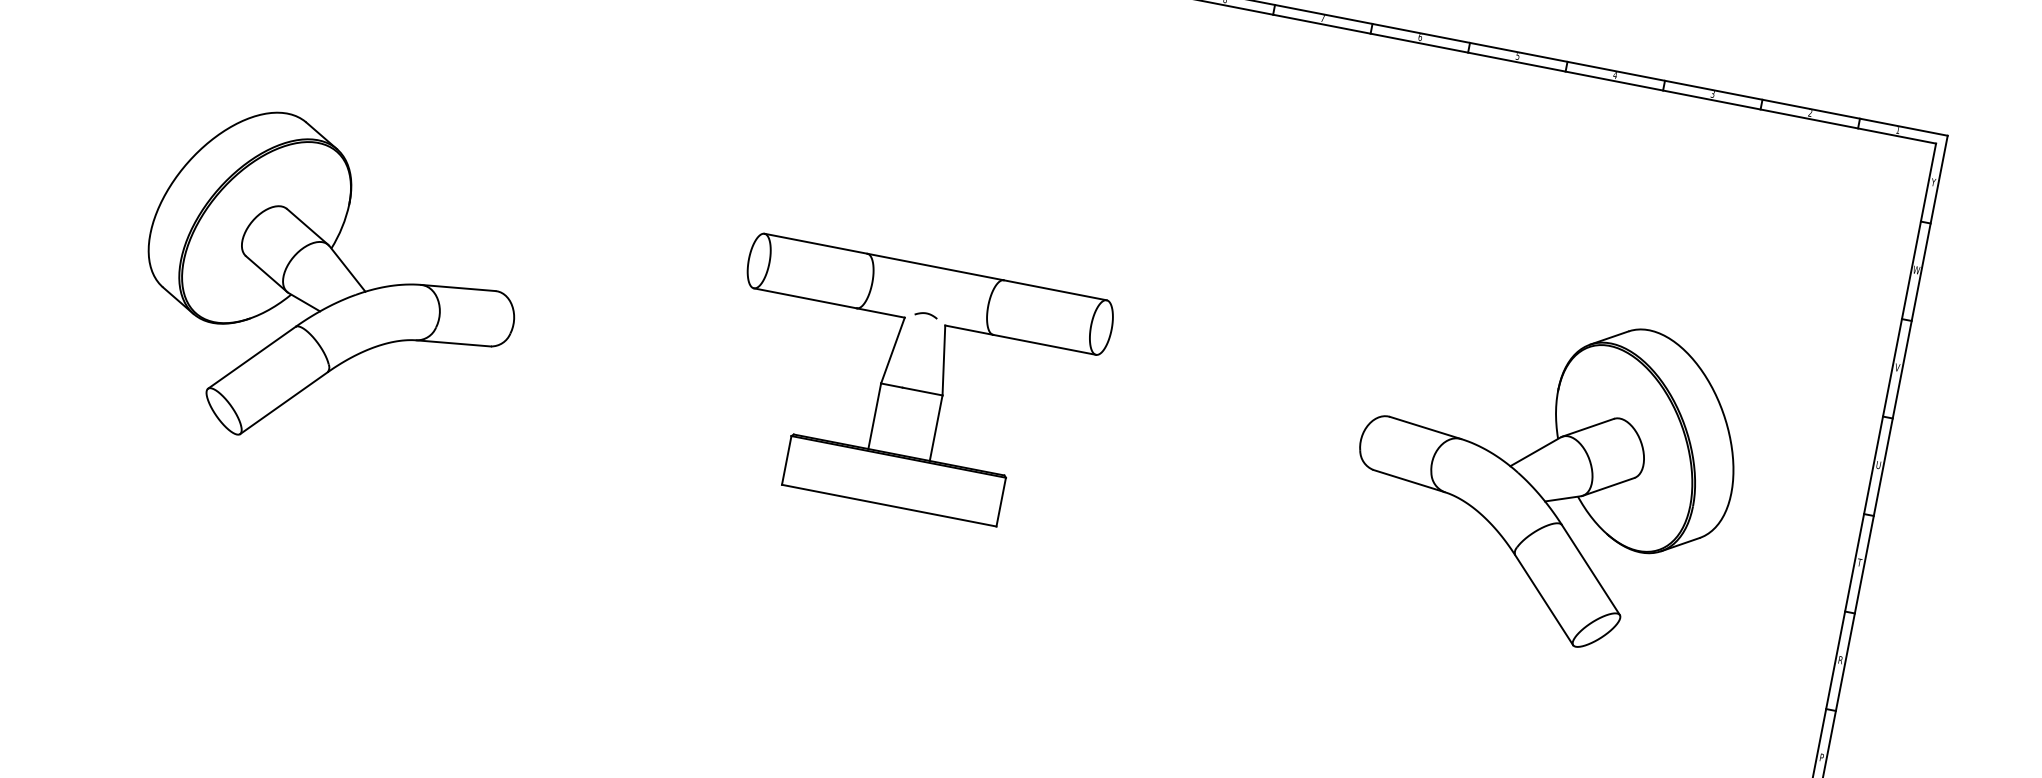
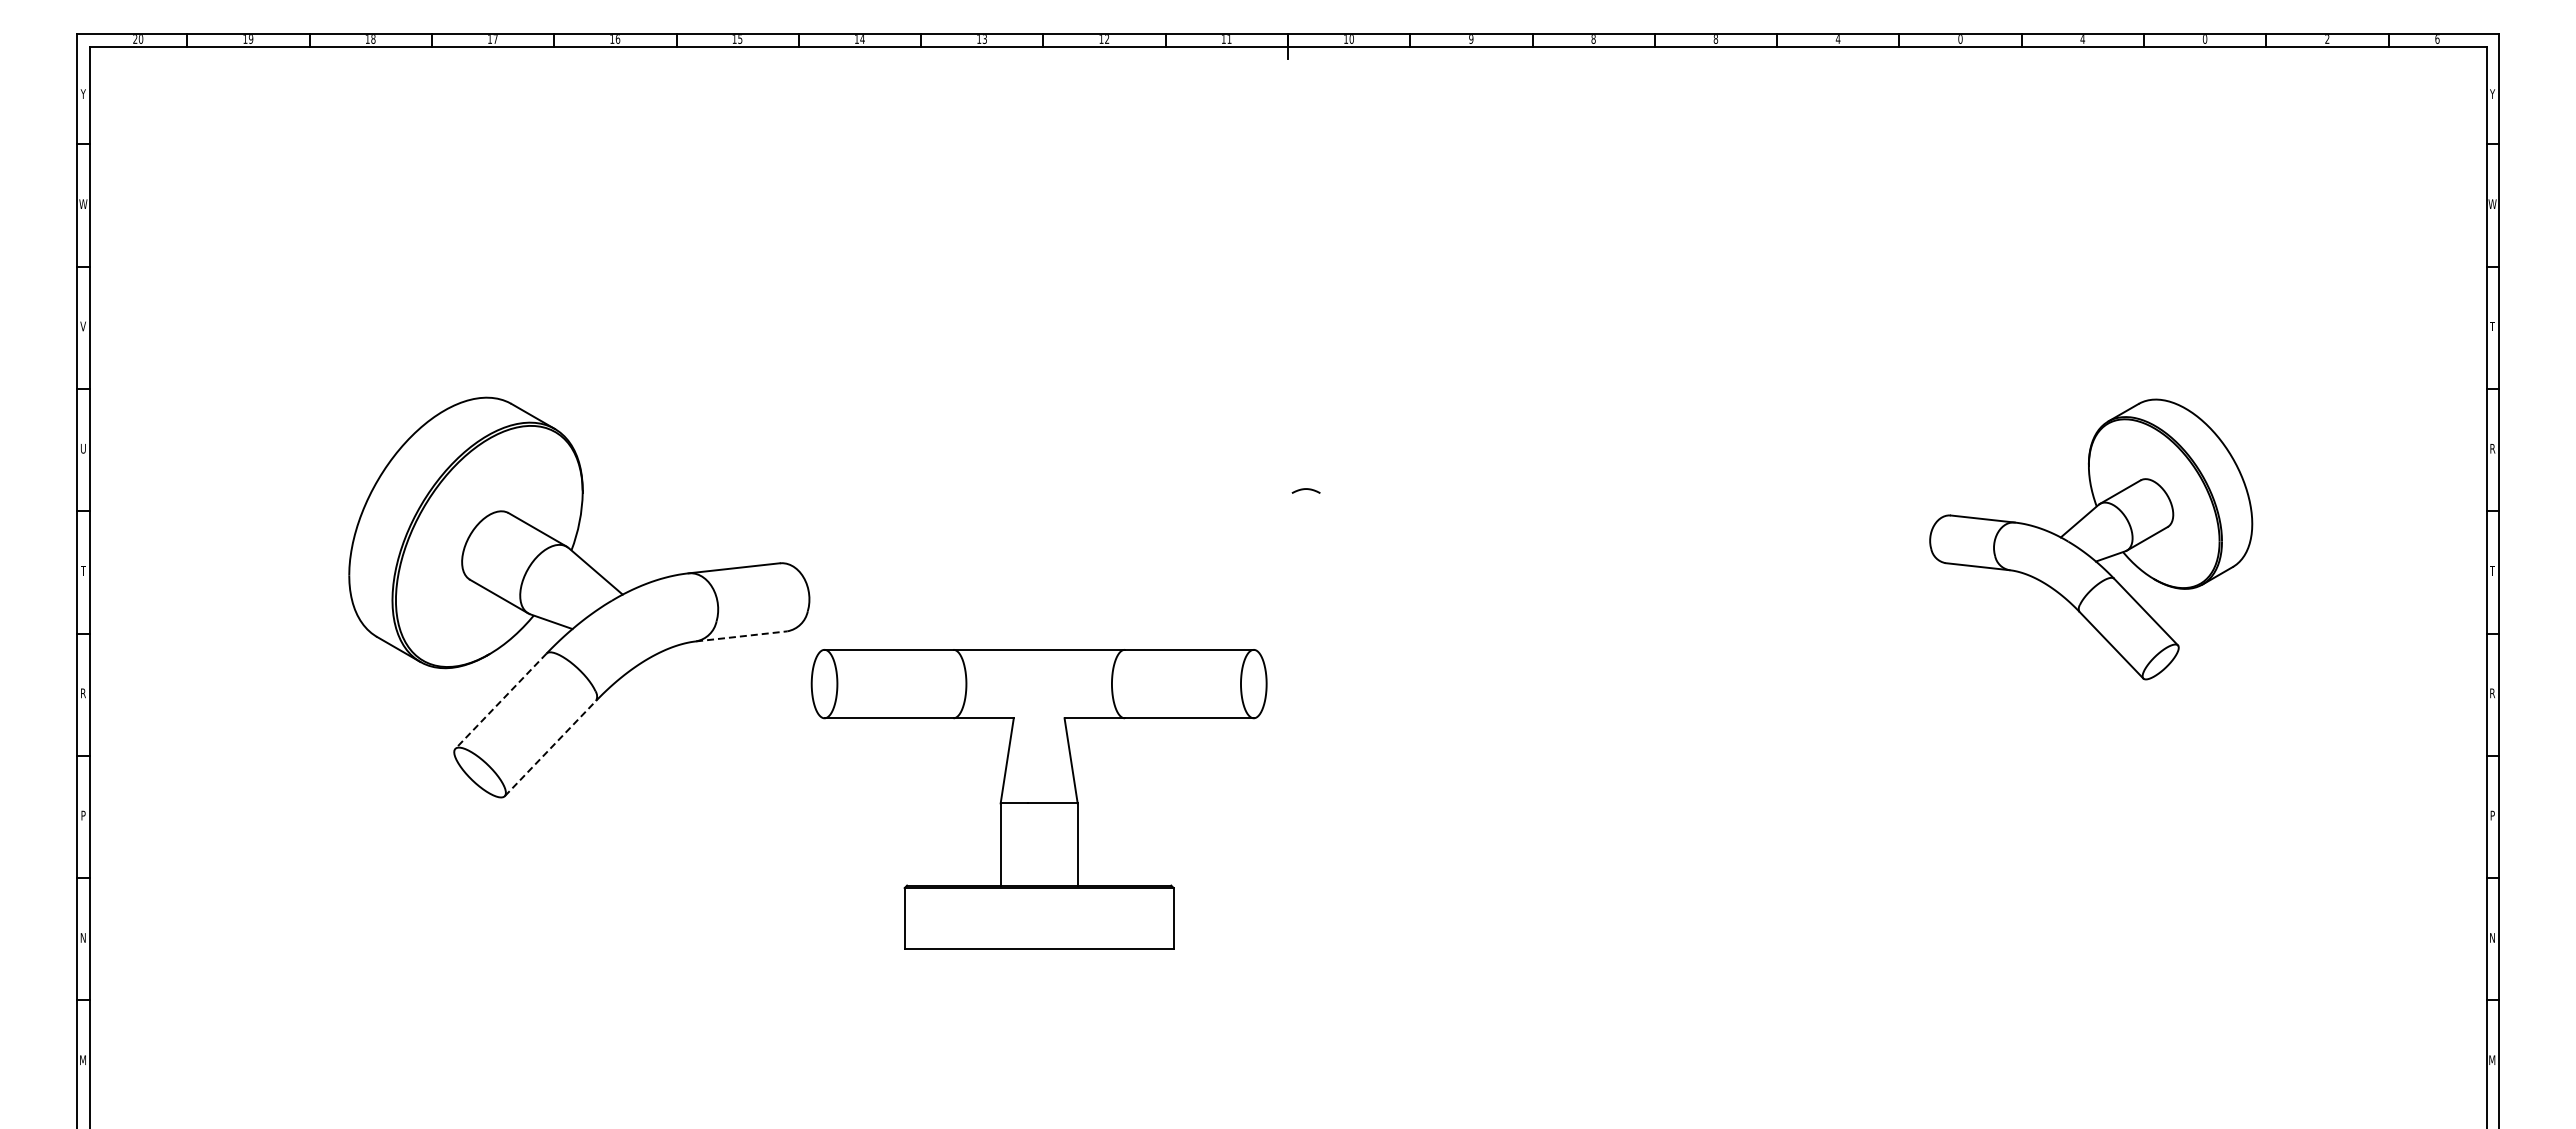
text: (1322, 18) -> (1715, 39), 7 -> 8
text: (1419, 37) -> (1837, 39), 6 -> 4
text: (1517, 56) -> (1960, 39), 5 -> 0
text: (1712, 94) -> (2204, 39), 3 -> 0
text: (1898, 130) -> (2437, 39), 1 -> 6
line: (453, 343) -> (741, 636), solid -> dashed
line: (251, 357) -> (500, 701), solid -> dashed
text: (1897, 367) -> (2492, 326), V -> T
part: (911, 386) -> (1038, 799), moved
line: (283, 403) -> (550, 748), solid -> dashed
text: (1878, 464) -> (2492, 448), U -> R
part: (1544, 475) -> (2091, 539), size x0.7

